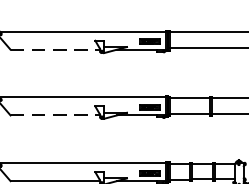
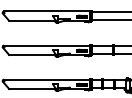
line: (55, 48) -> (32, 20), dashed -> solid
line: (55, 114) -> (32, 54), dashed -> solid

